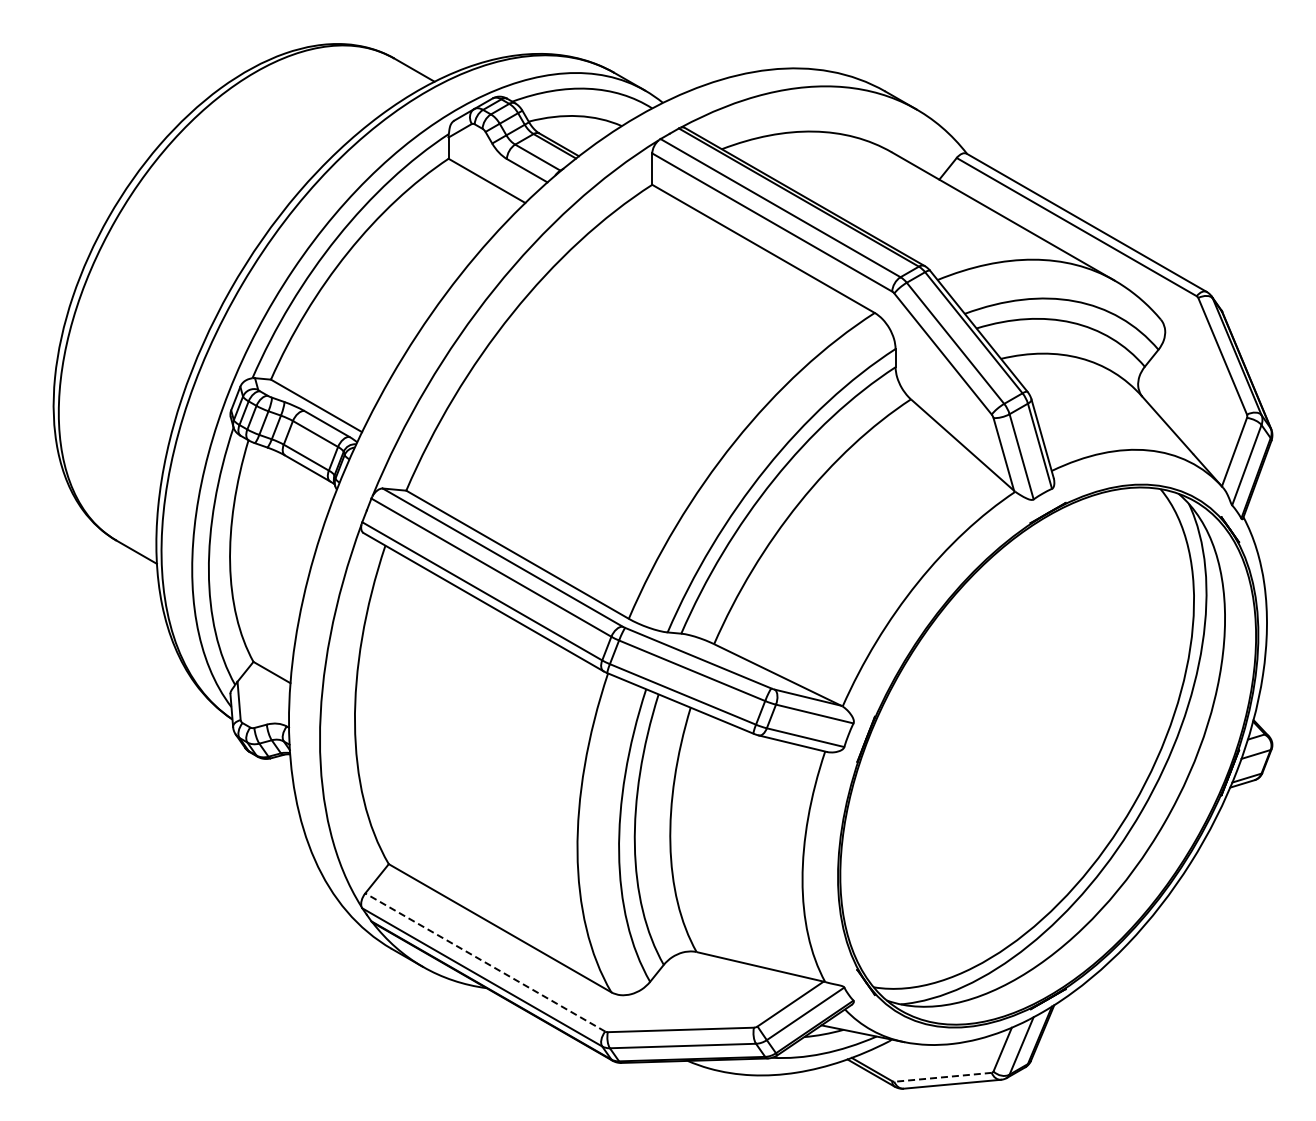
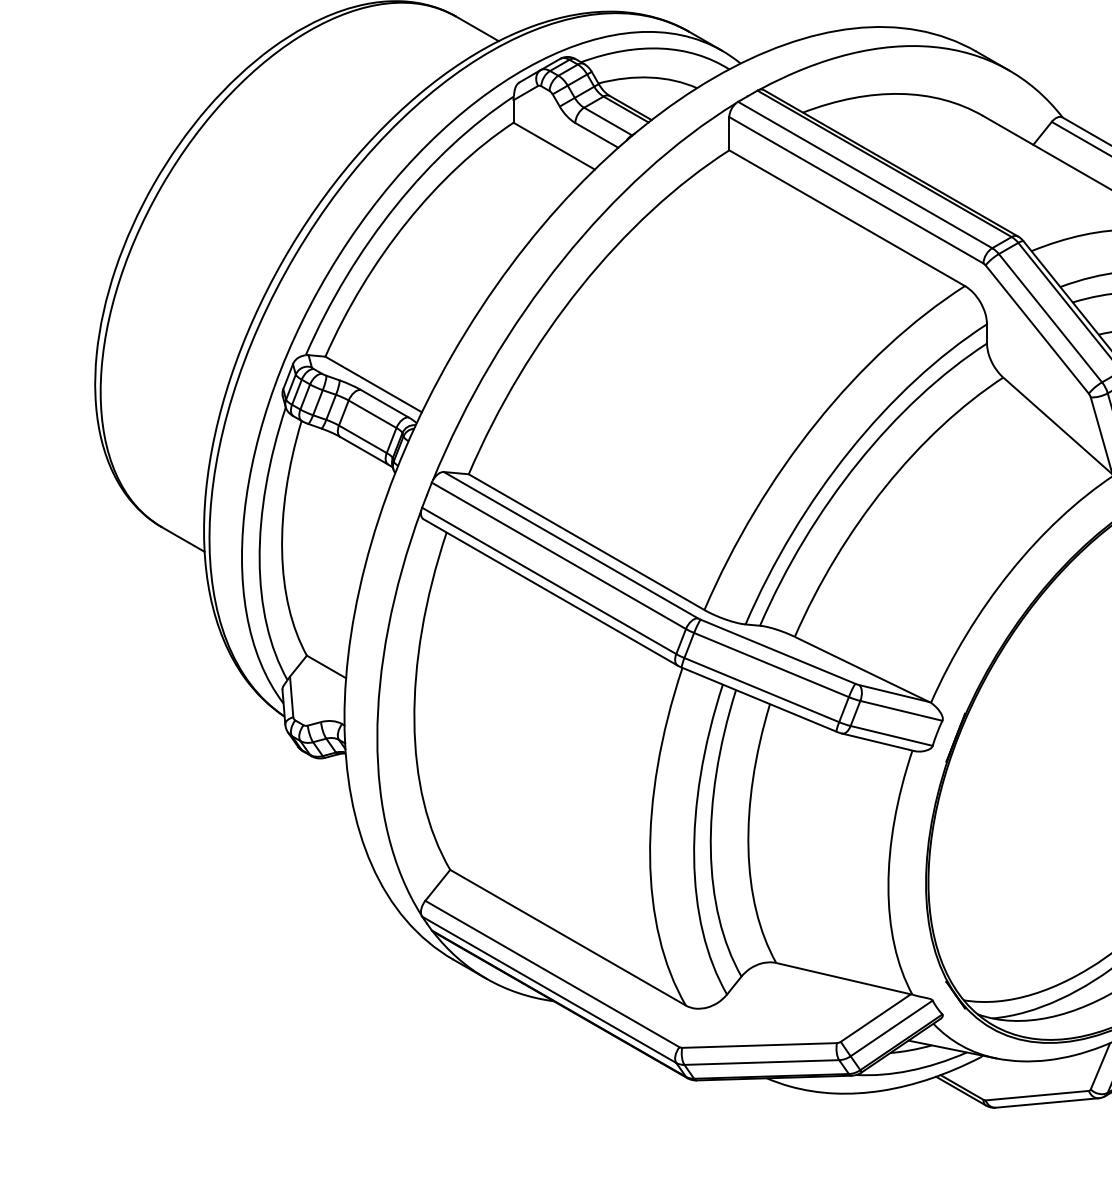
line: (484, 962) -> (551, 974), dashed -> solid
line: (943, 1077) -> (1037, 1095), dashed -> solid

